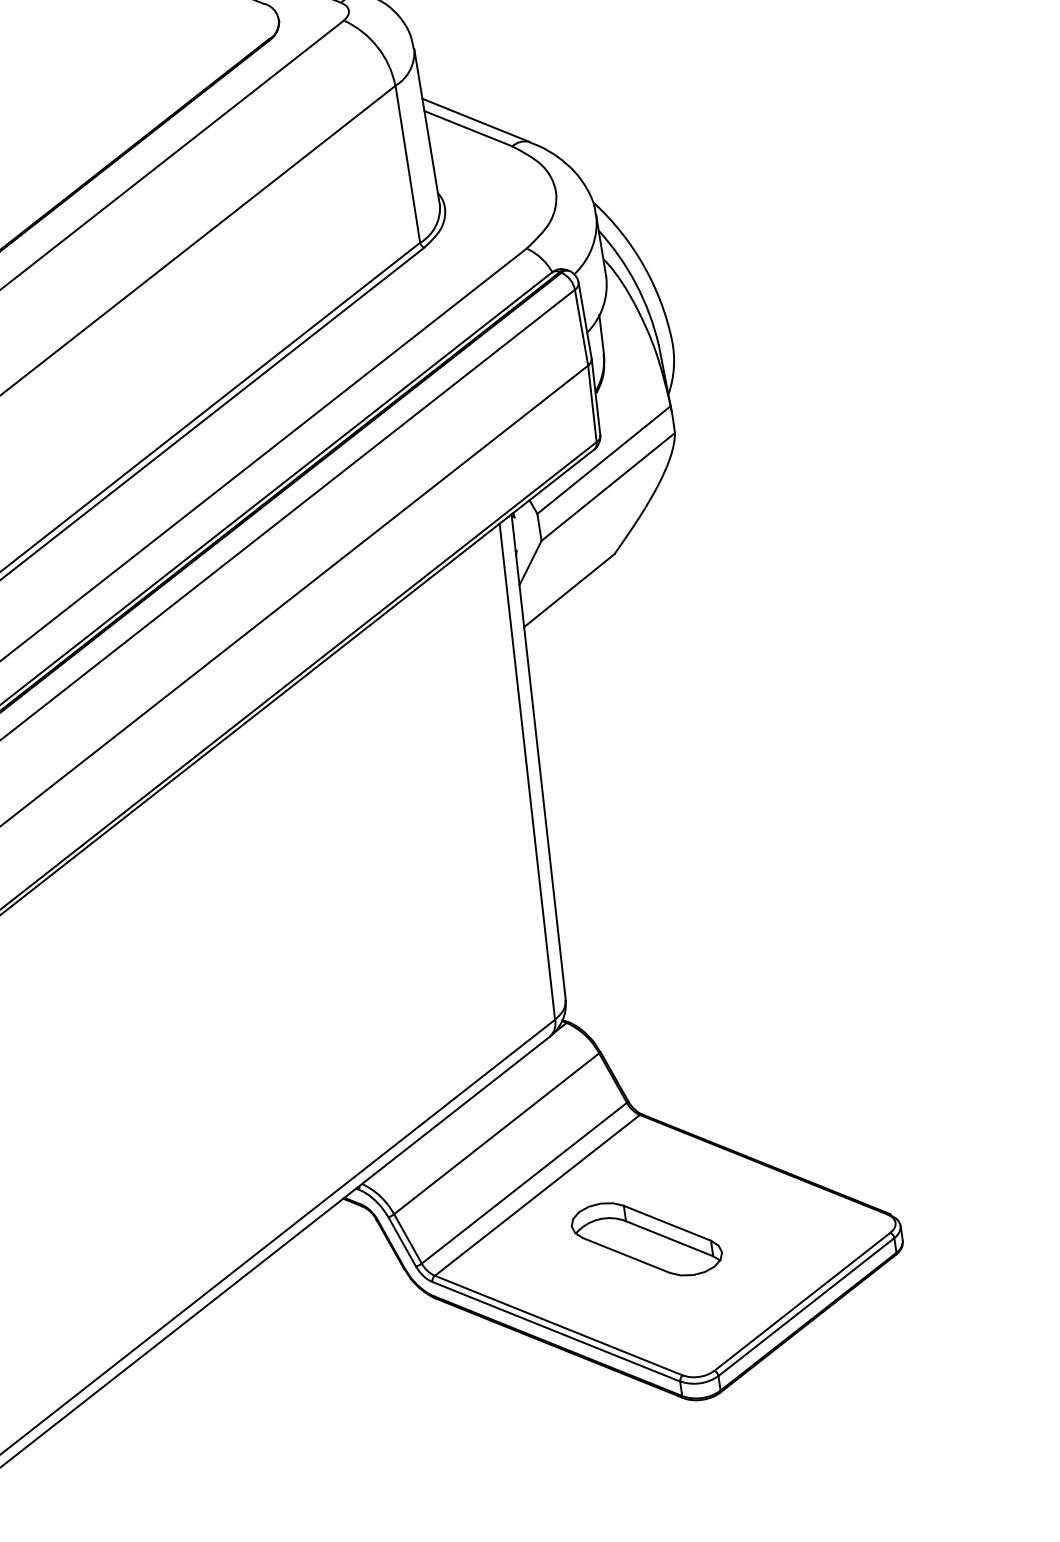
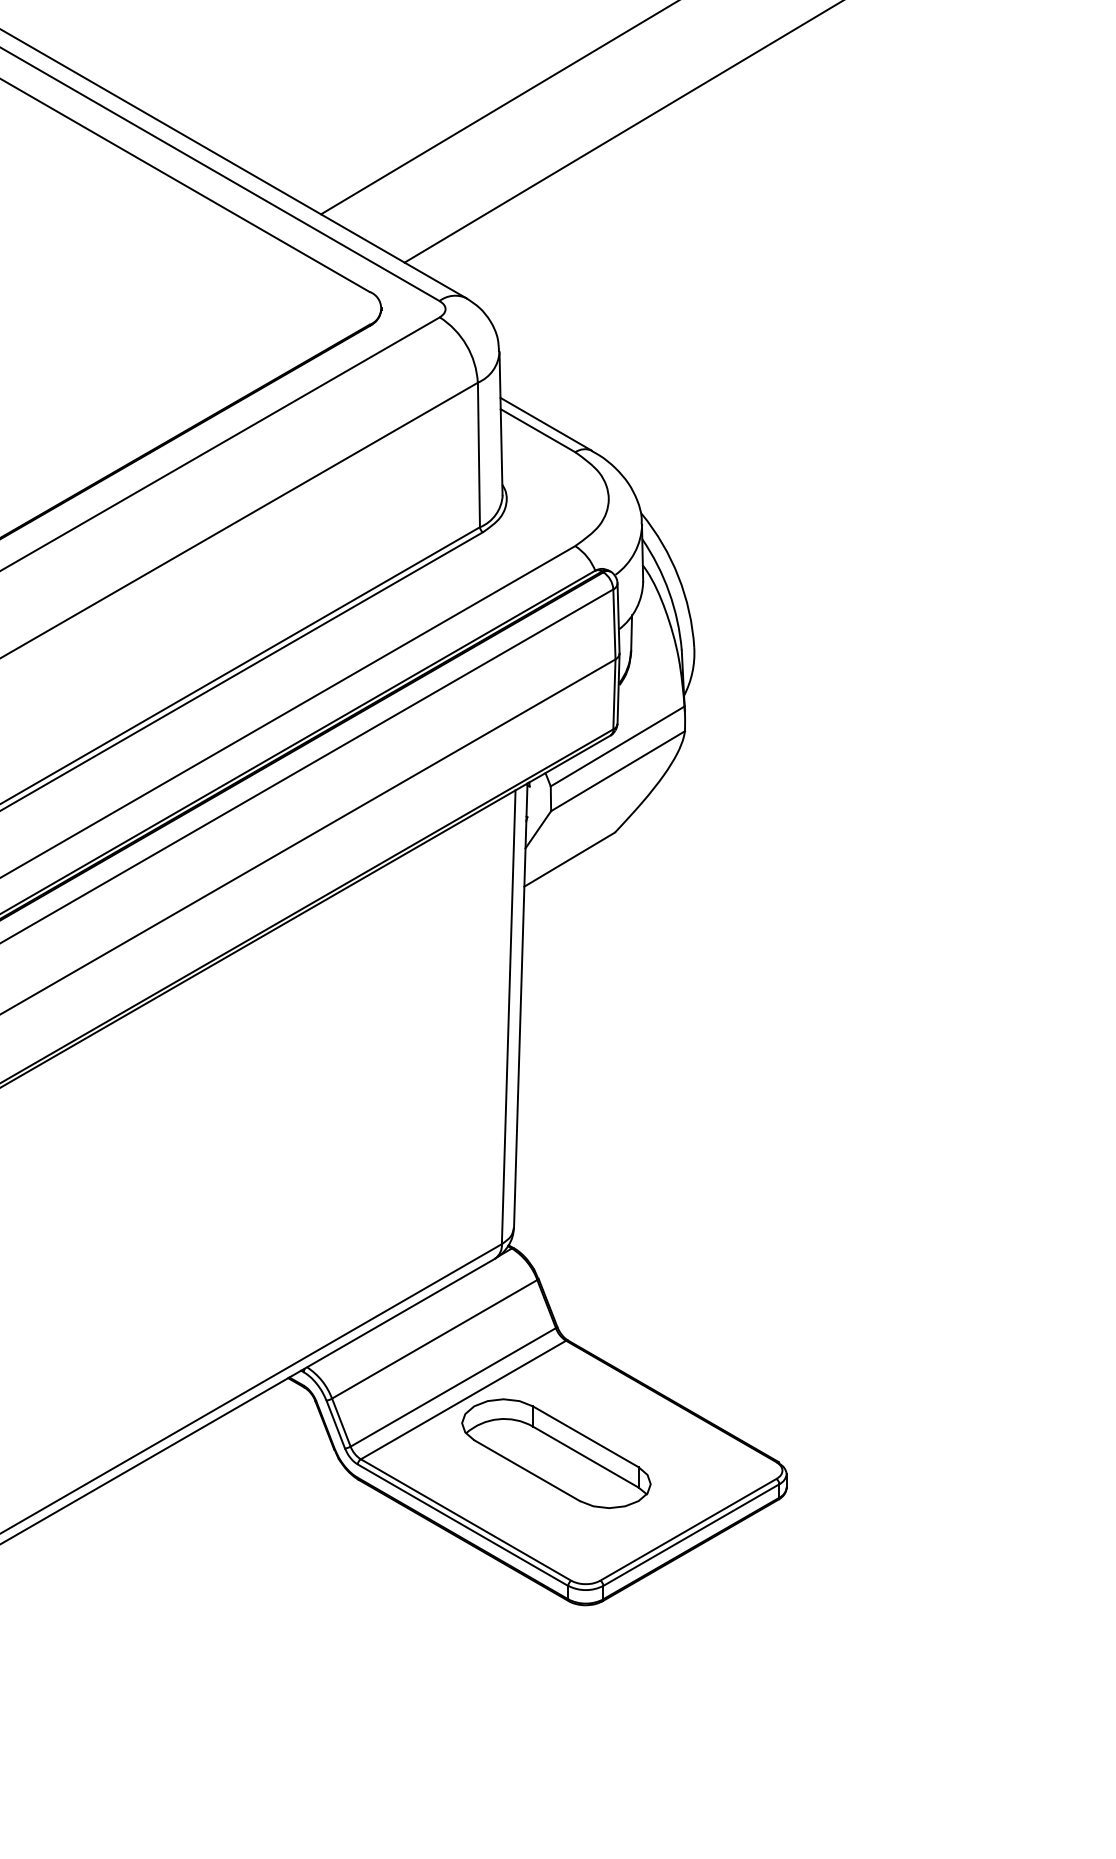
part: (646, 1239) -> (556, 1453), size x1.43

